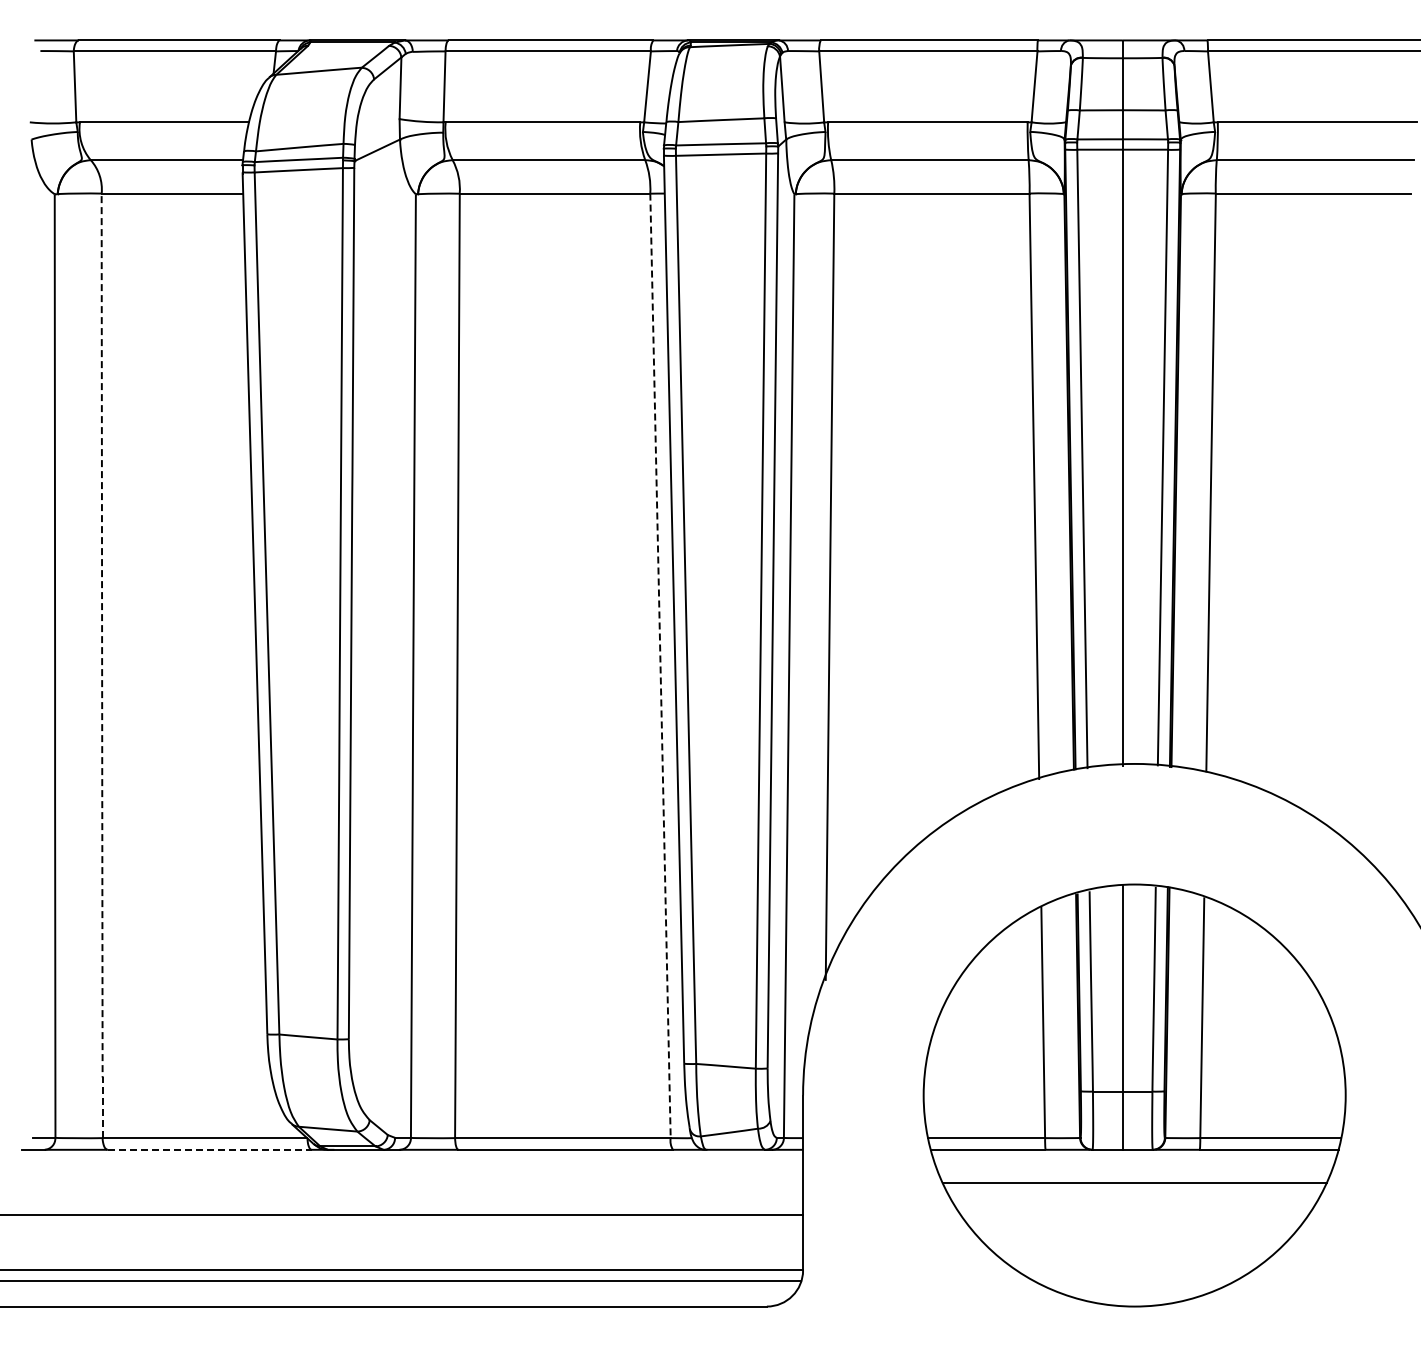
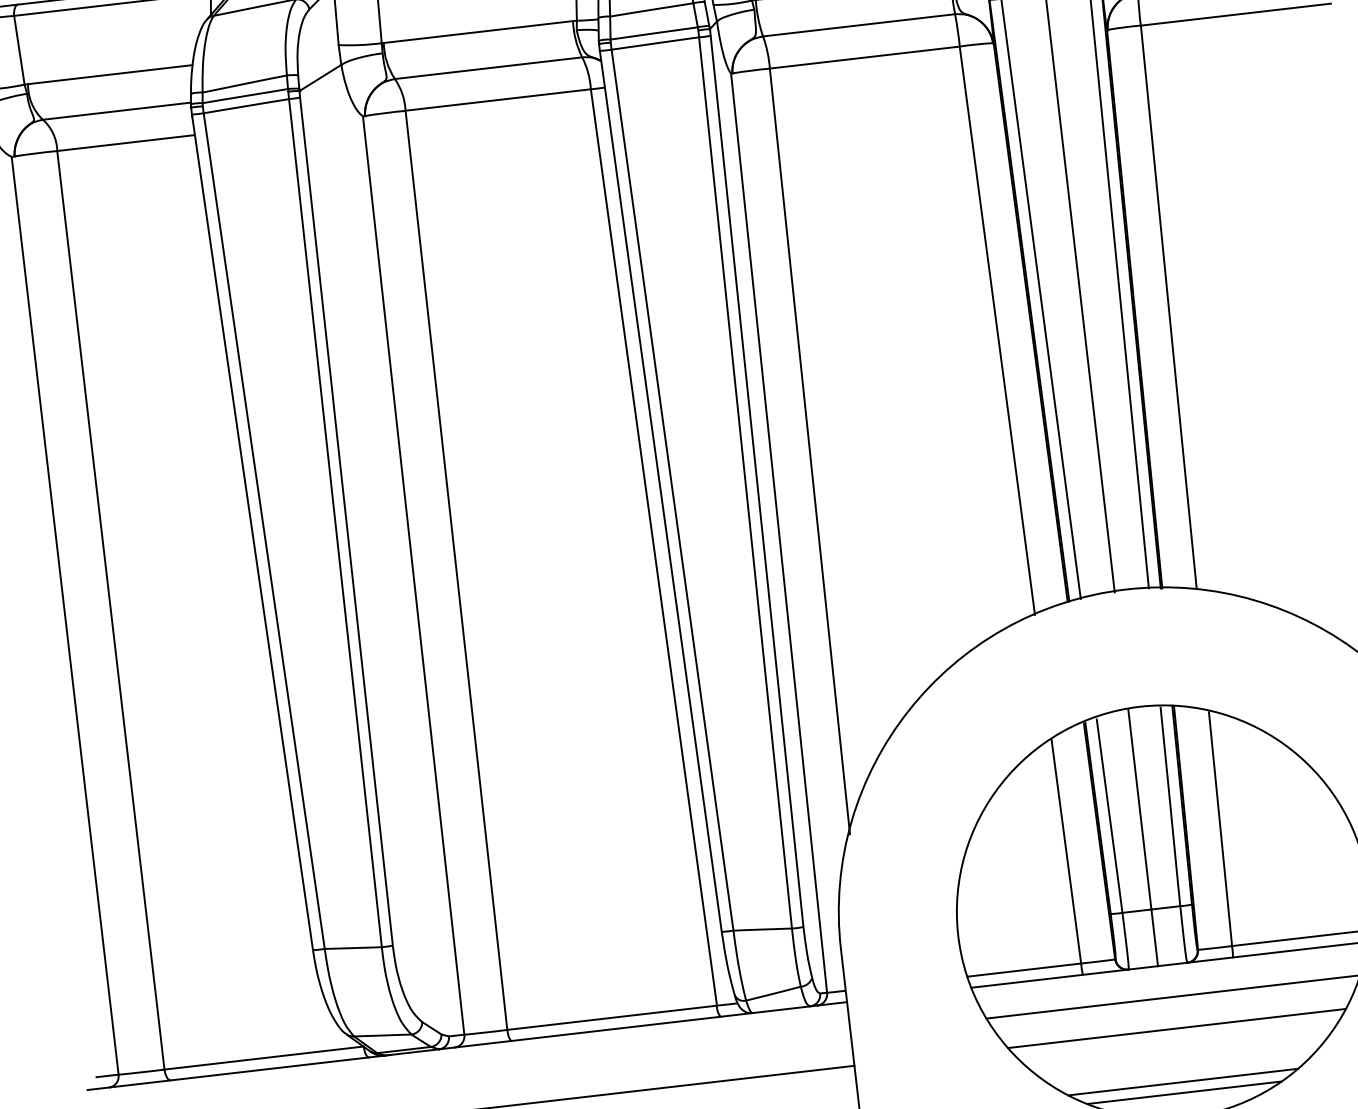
line: (660, 664) -> (653, 546), dashed -> solid
line: (102, 667) -> (111, 611), dashed -> solid
line: (209, 1149) -> (269, 1068), dashed -> solid
line: (1134, 1215) -> (1176, 1028), added
line: (1134, 1270) -> (1183, 1082), added
line: (1134, 1281) -> (1184, 1092), added

